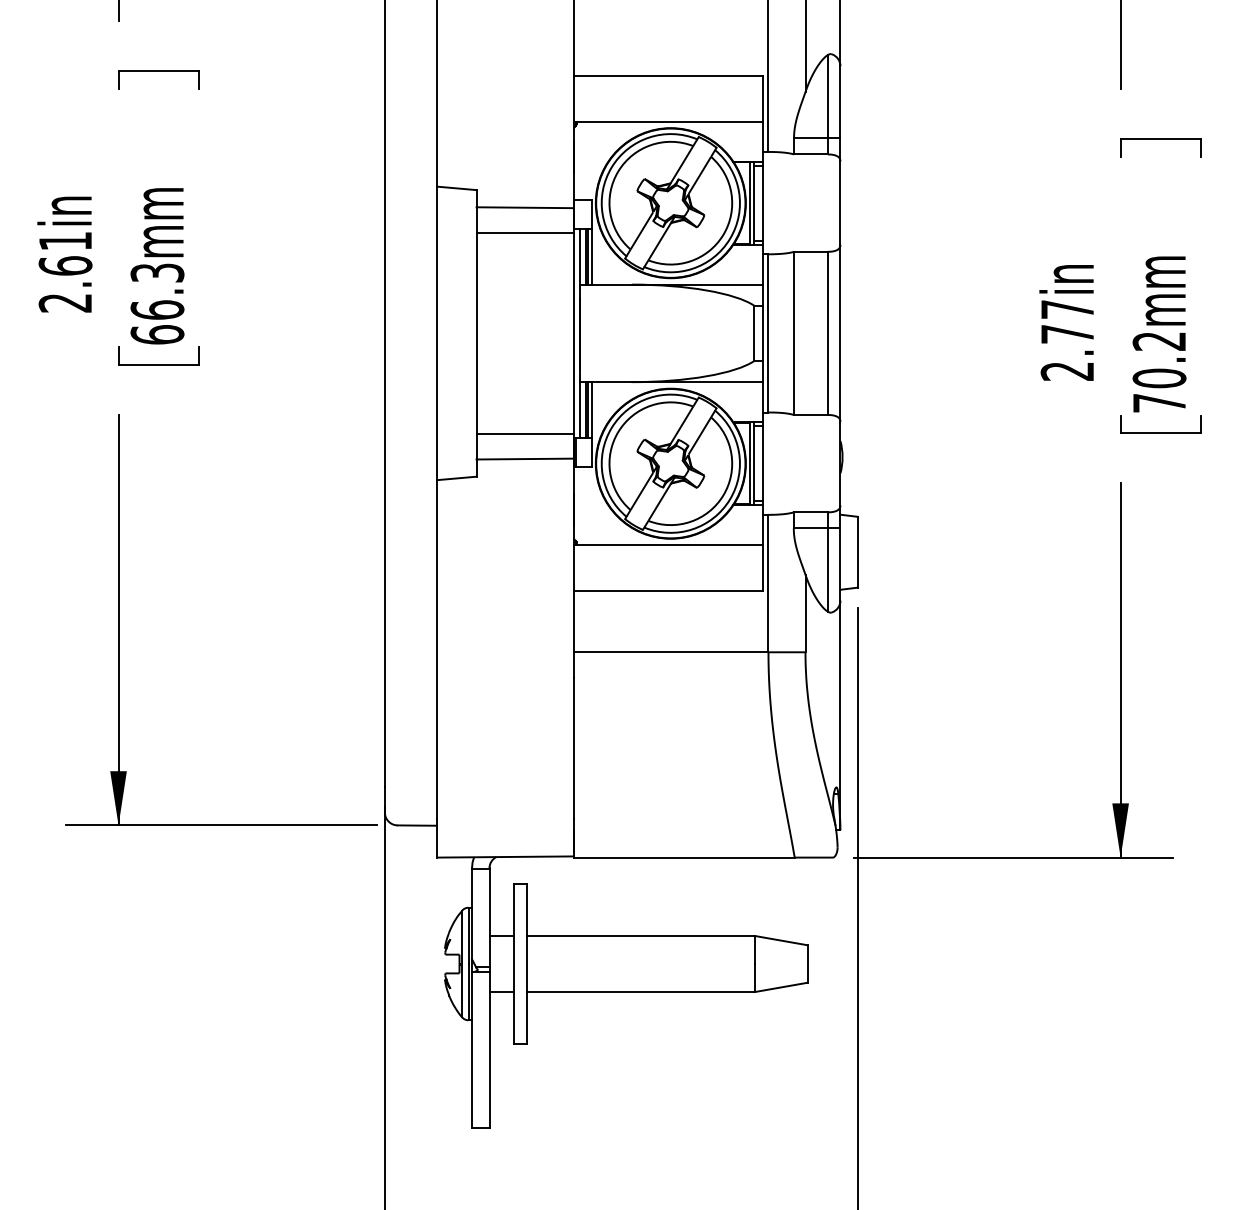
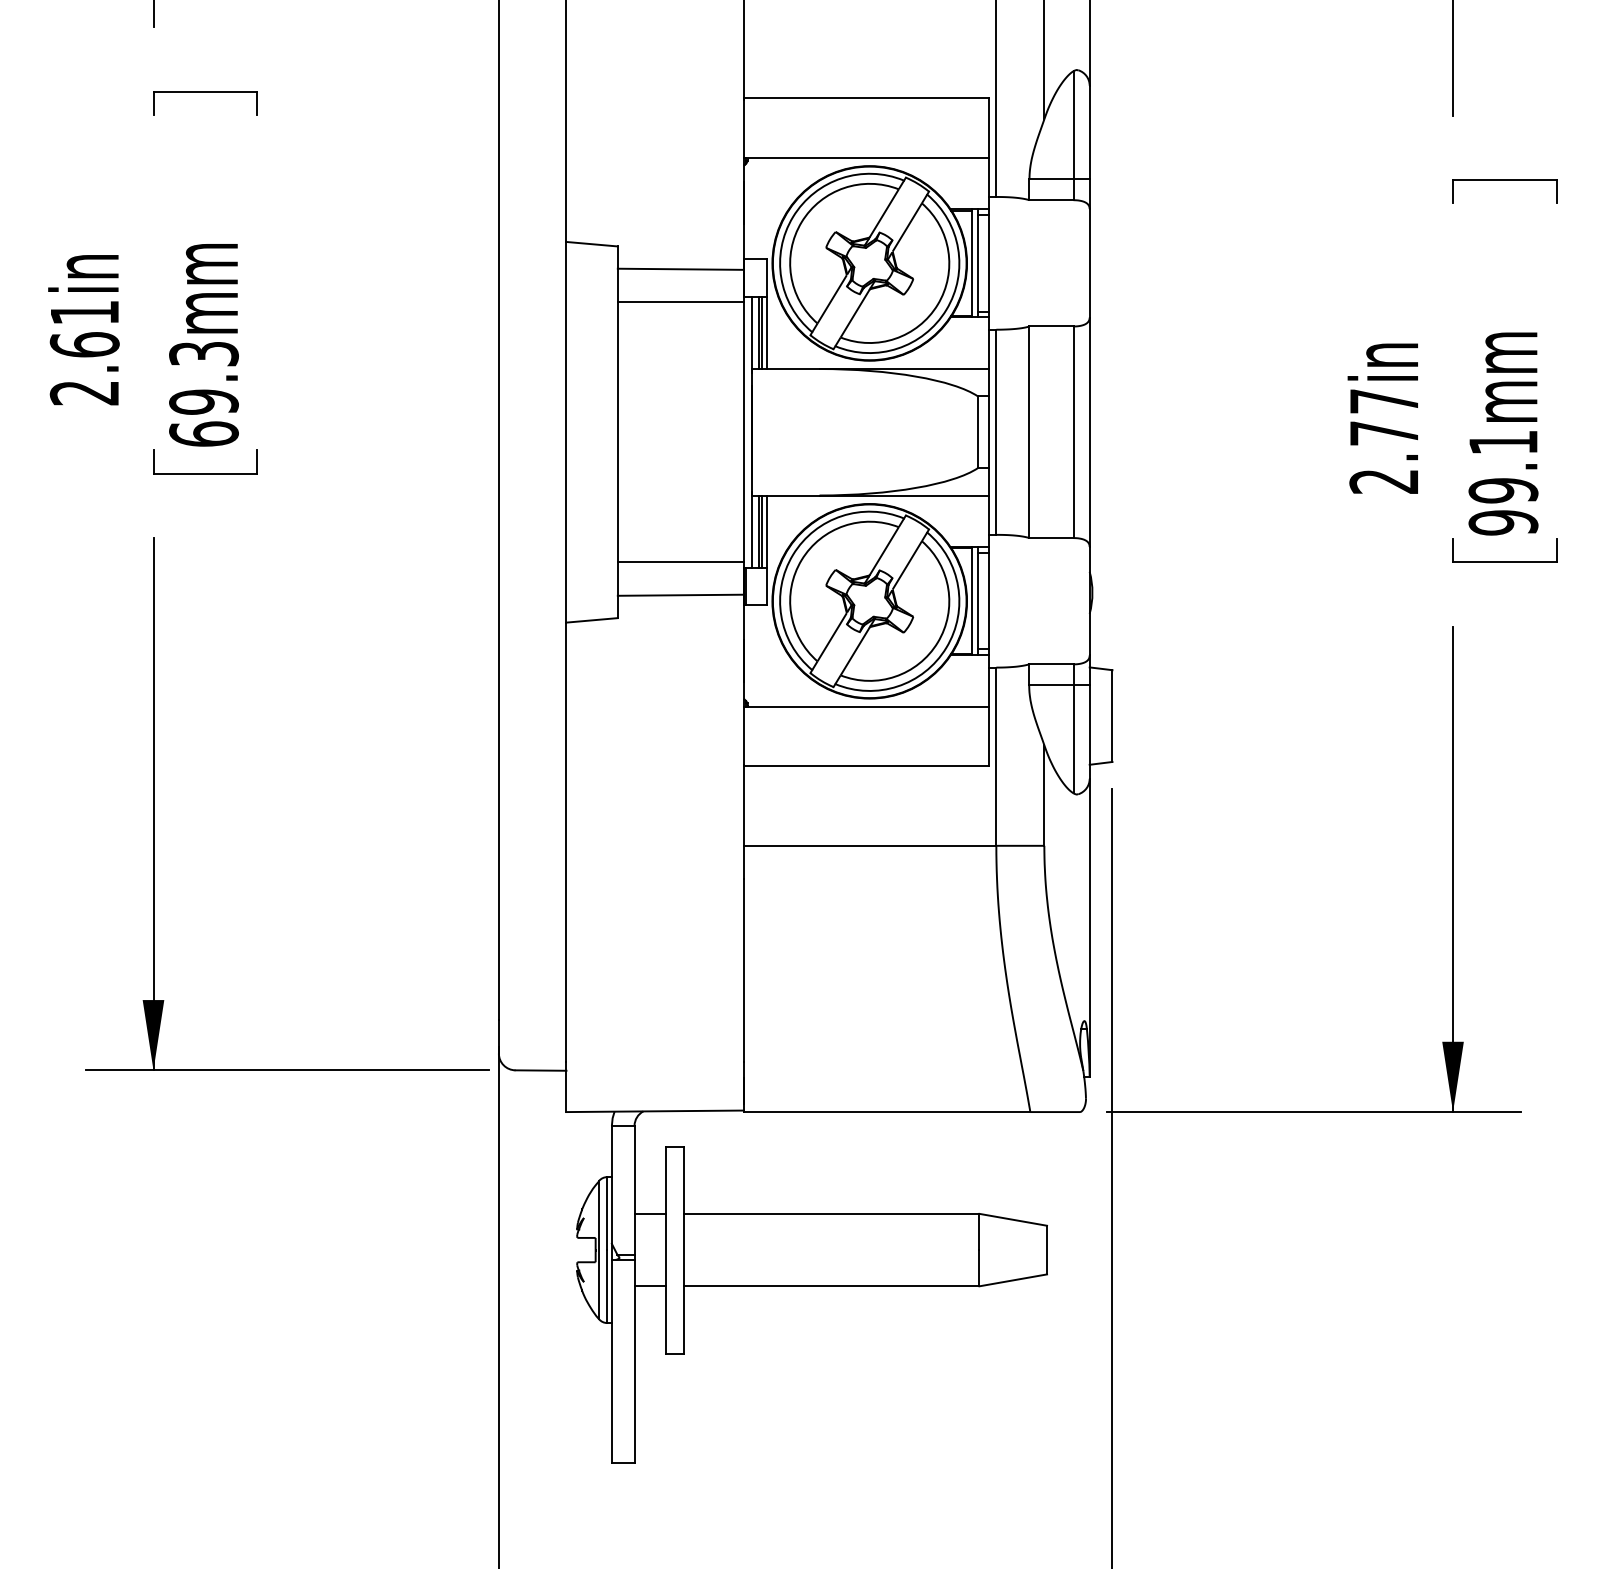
text: (157, 309) -> (203, 401), 66.3mm -> 69.3mm
text: (1159, 372) -> (1503, 483), 70.2mm -> 99.1mm

